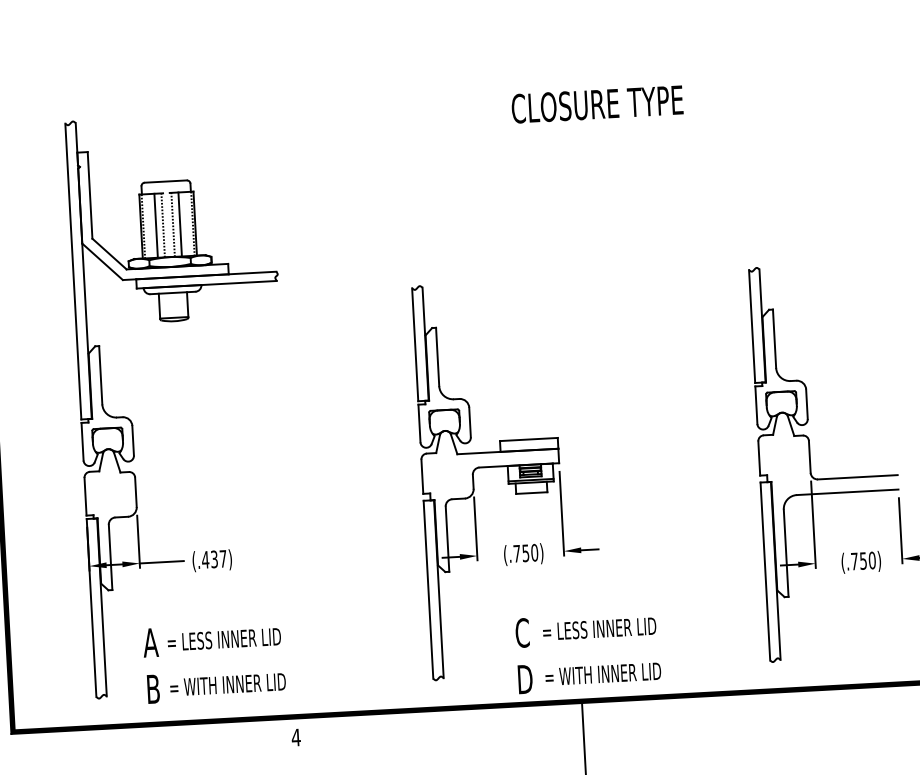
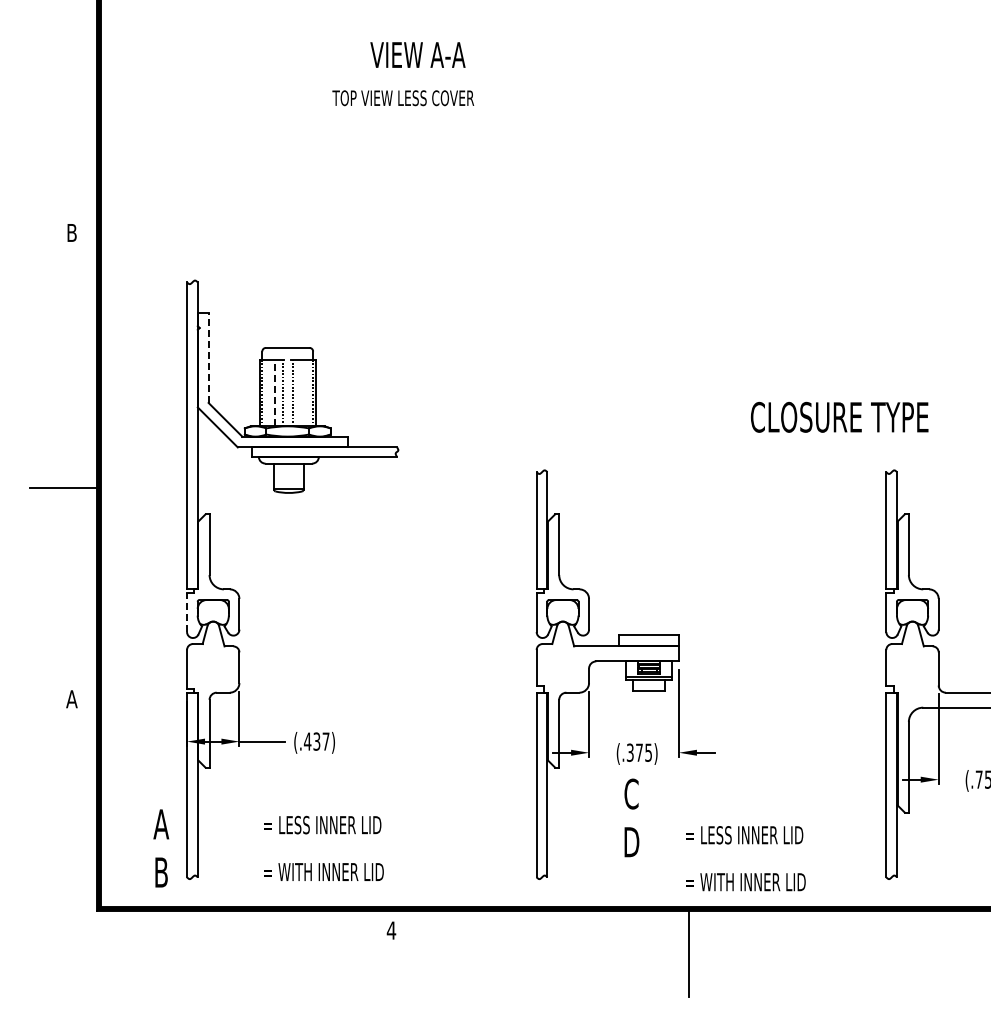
text: (597, 103) -> (839, 416), moved
line: (89, 195) -> (208, 358), solid -> dashed
line: (180, 223) -> (300, 392), removed
line: (156, 225) -> (275, 392), solid -> dashed
line: (83, 441) -> (187, 612), solid -> dashed
text: (525, 553) -> (639, 752), (.750) -> (.375)
text: (601, 651) -> (745, 858), moved
text: (523, 655) -> (631, 817), moved
text: (152, 666) -> (161, 848), moved

